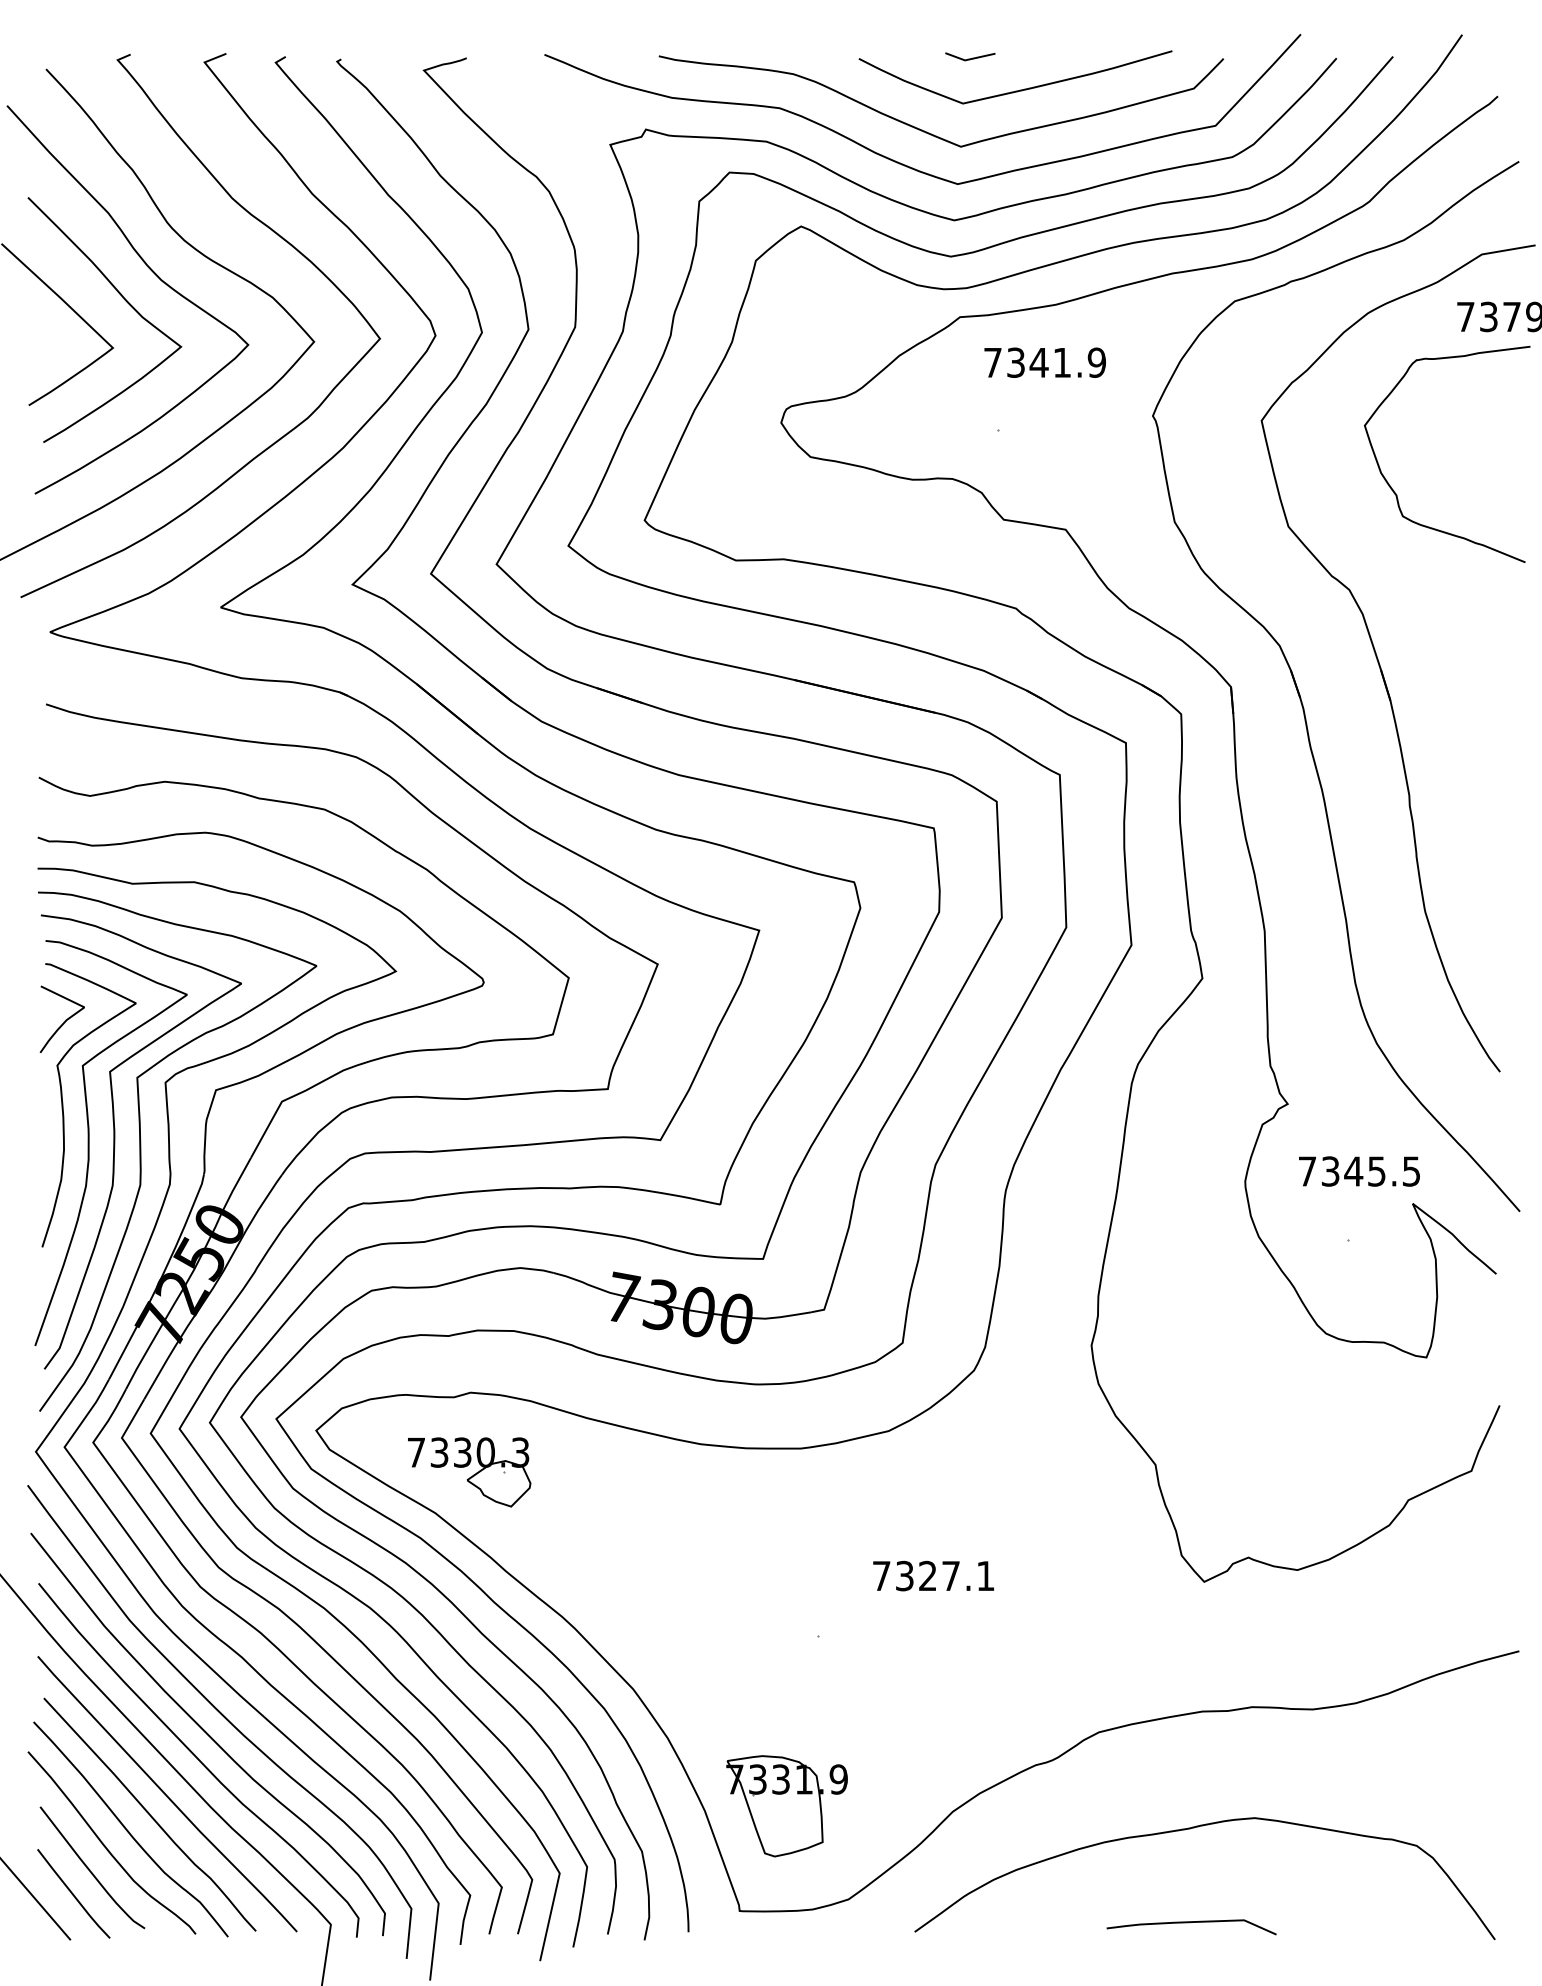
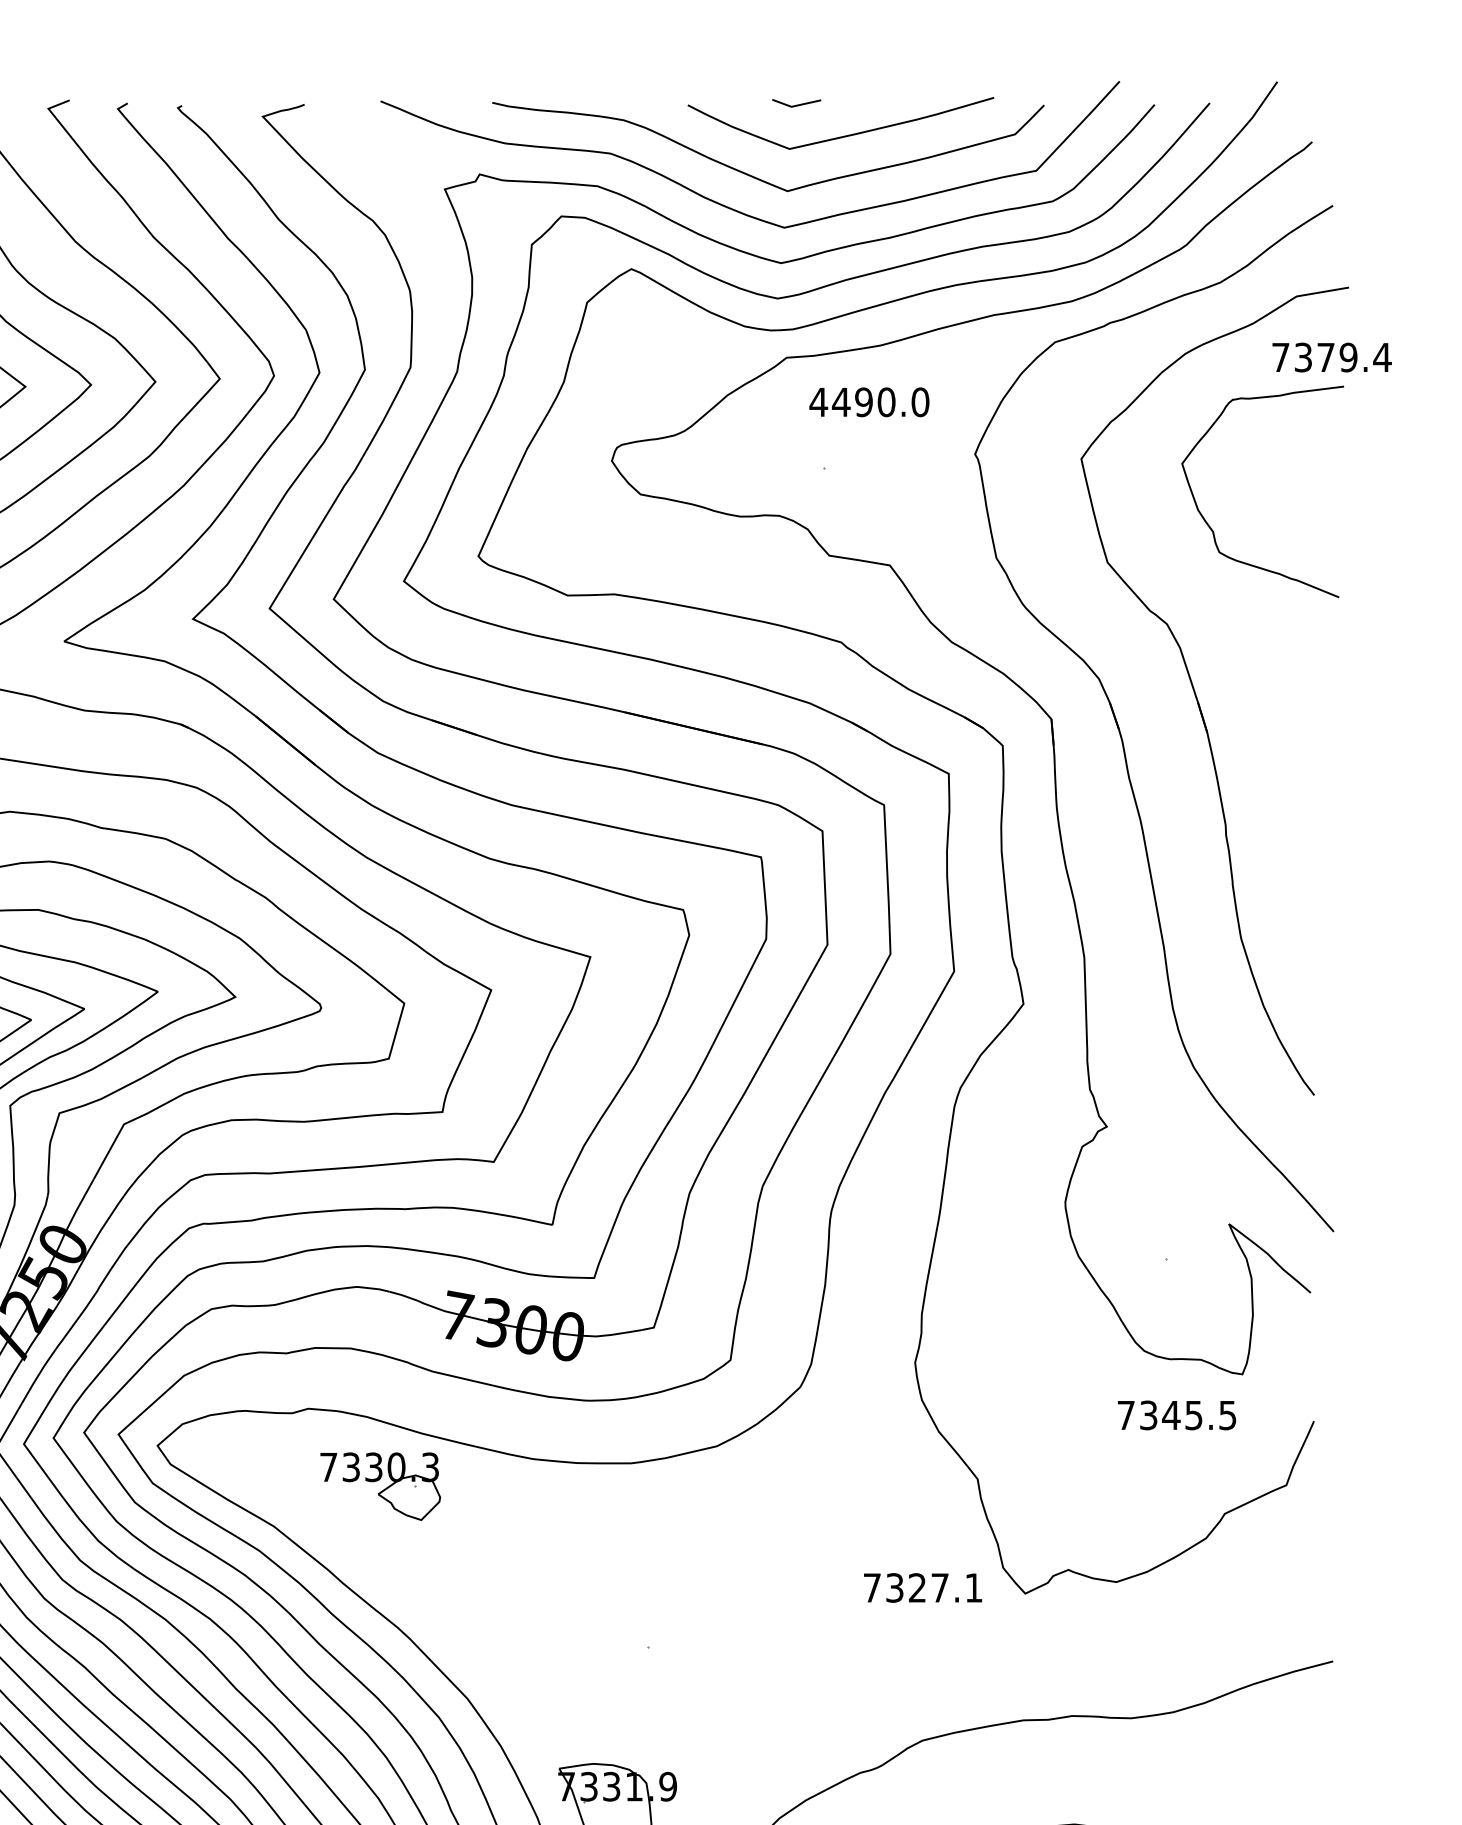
text: (1044, 362) -> (869, 402), 7341.9 -> 4490.0
text: (1359, 1171) -> (1176, 1415), moved
part: (469, 1472) -> (380, 1486), moved
text: (933, 1575) -> (922, 1587), moved

